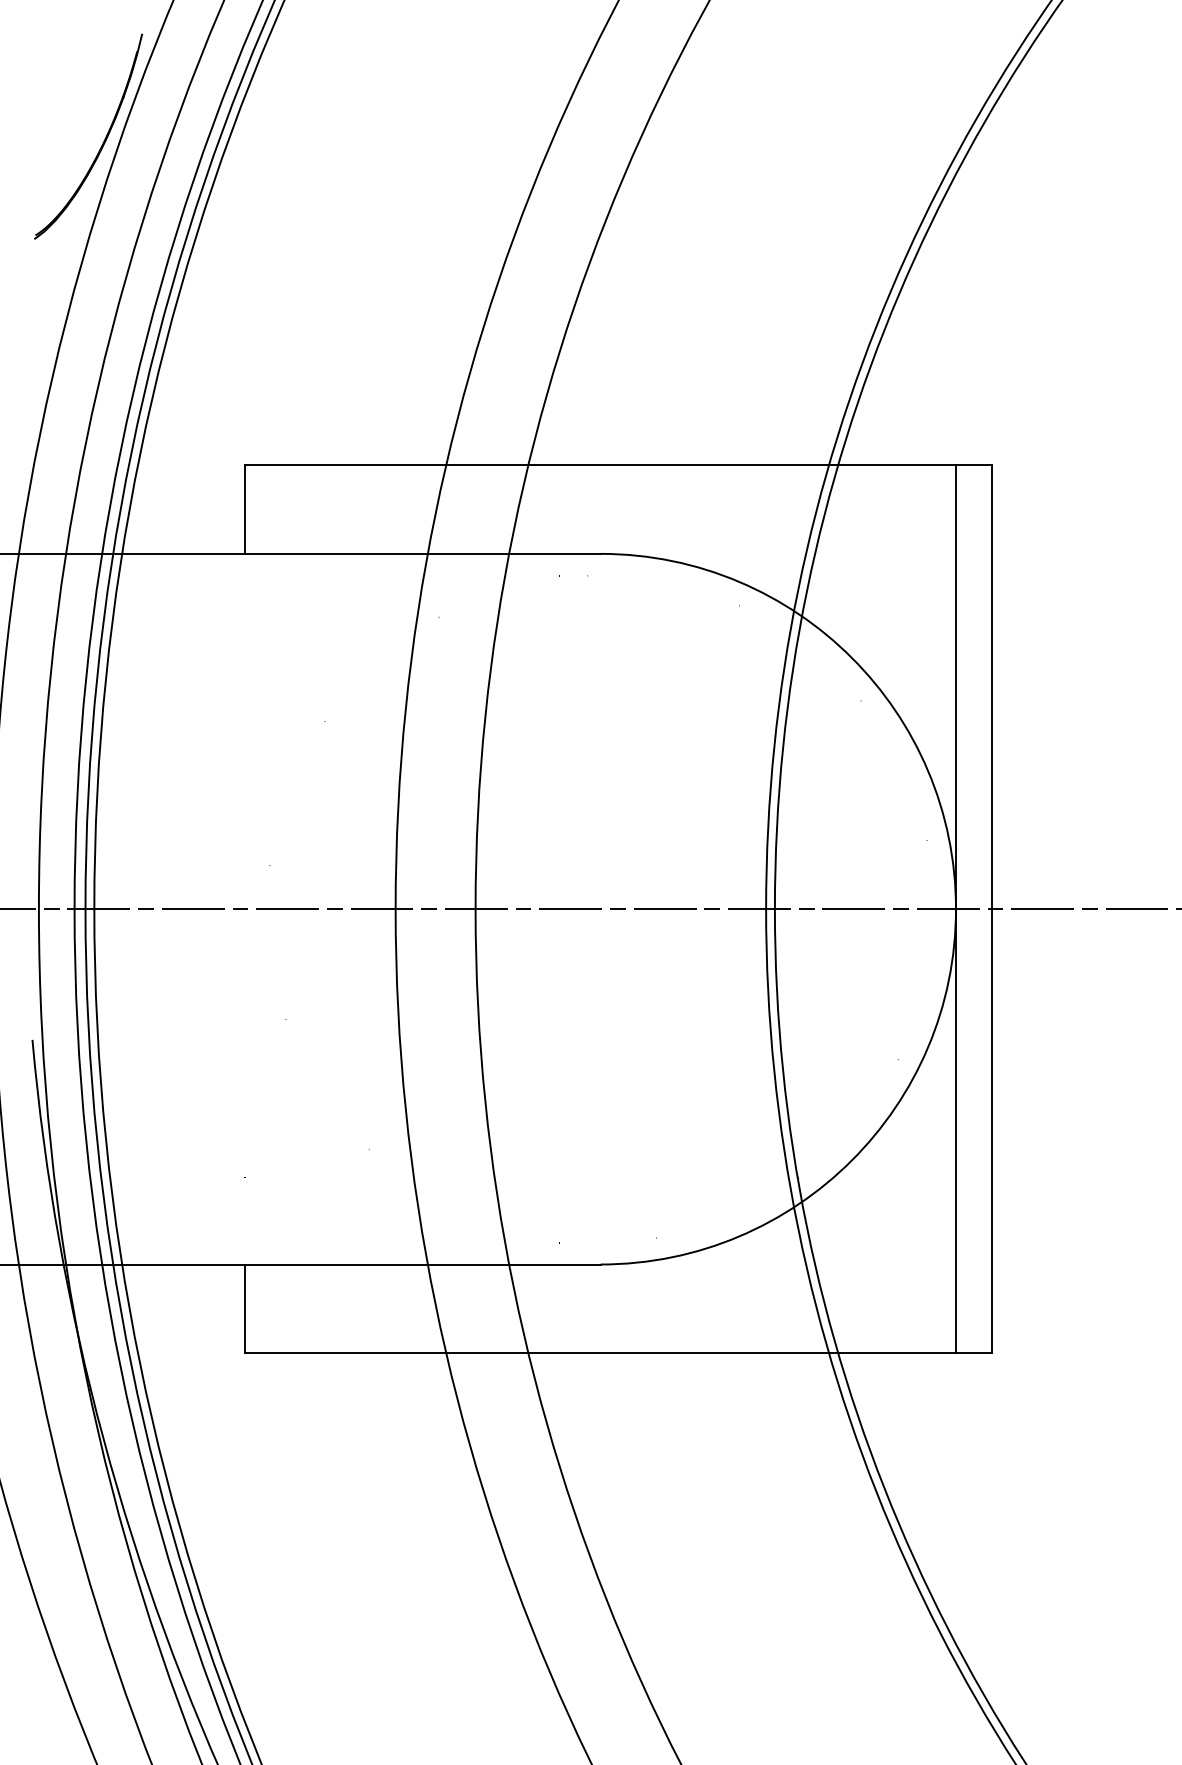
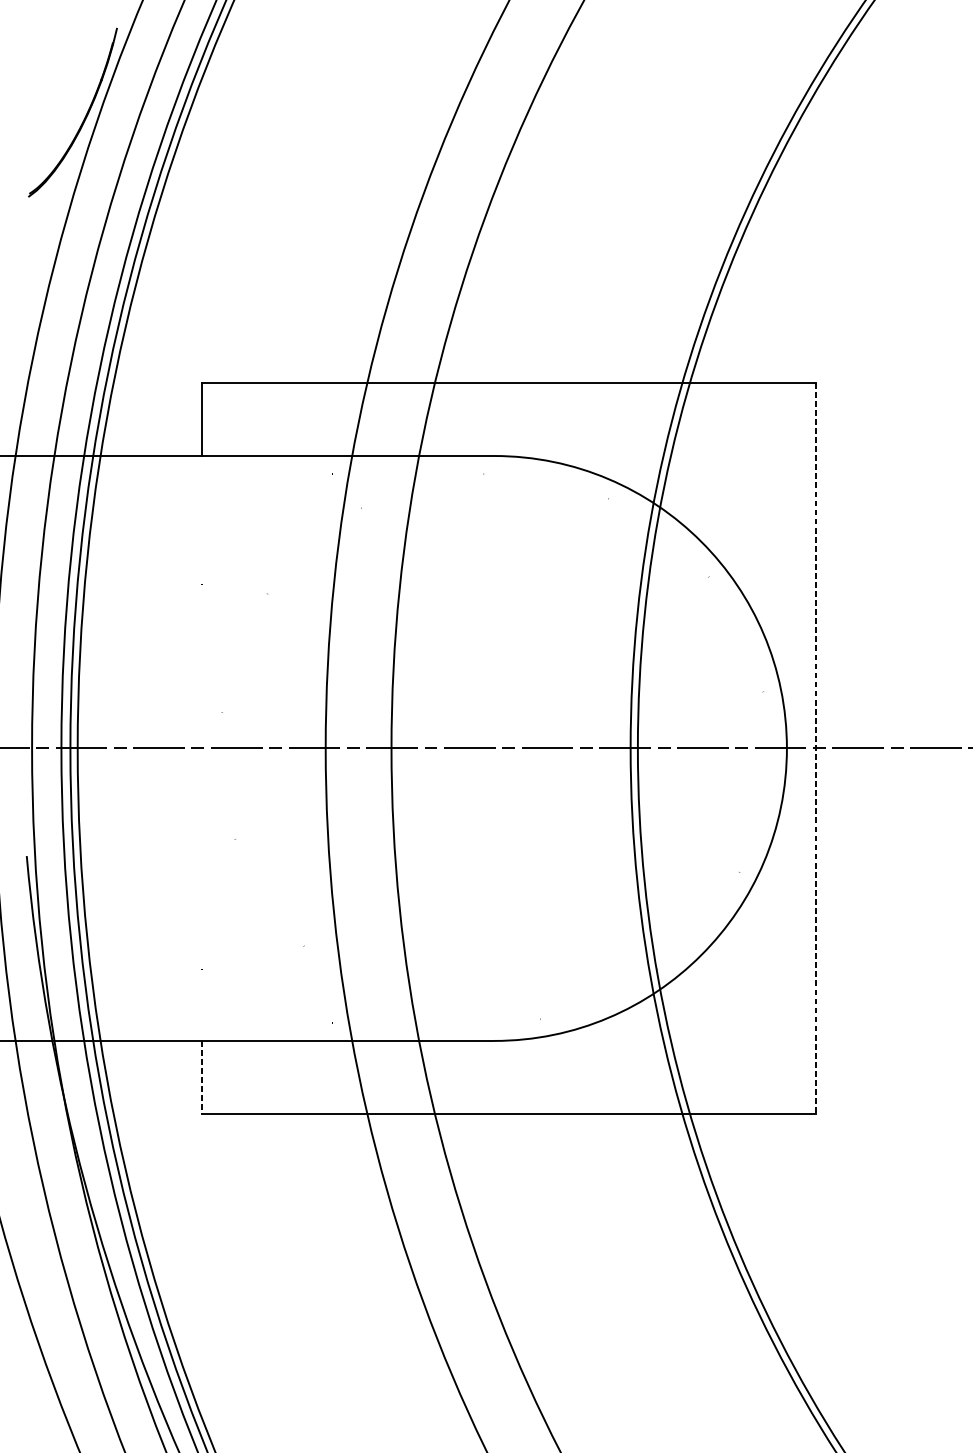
line: (956, 909) -> (787, 748), removed
line: (991, 909) -> (816, 748), solid -> dashed
line: (245, 1309) -> (202, 1077), solid -> dashed

